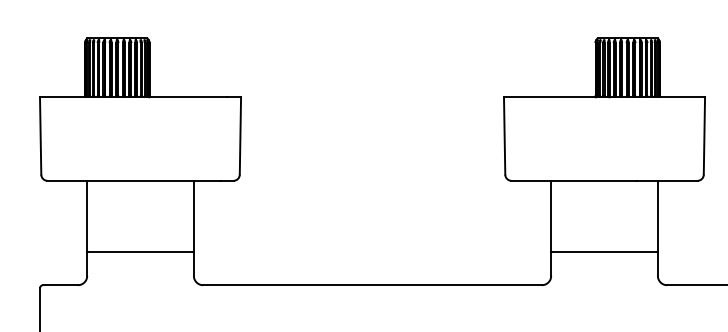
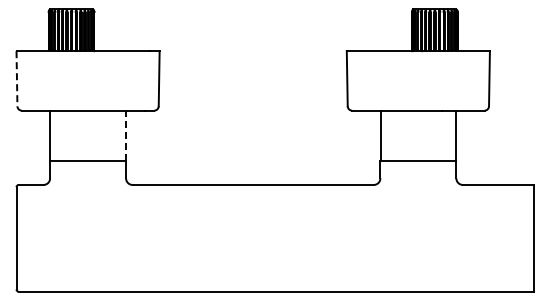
line: (39, 135) -> (16, 78), solid -> dashed
line: (193, 215) -> (125, 135), solid -> dashed

